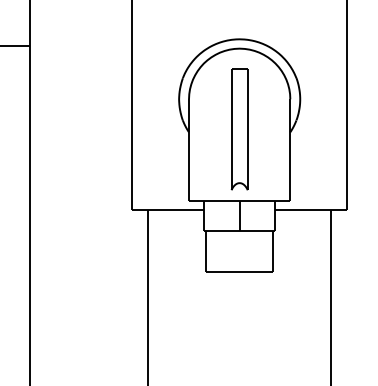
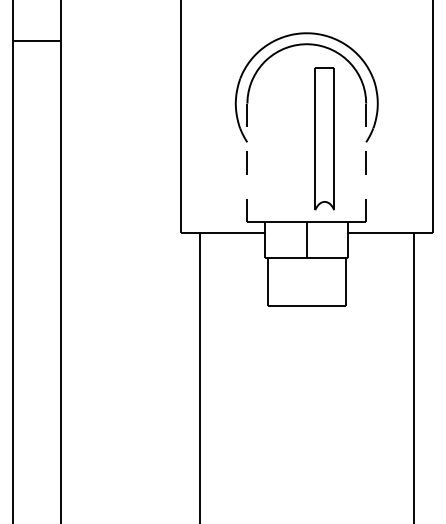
part: (239, 129) -> (324, 138), moved
line: (189, 150) -> (247, 163), solid -> dashed
line: (290, 150) -> (366, 163), solid -> dashed

